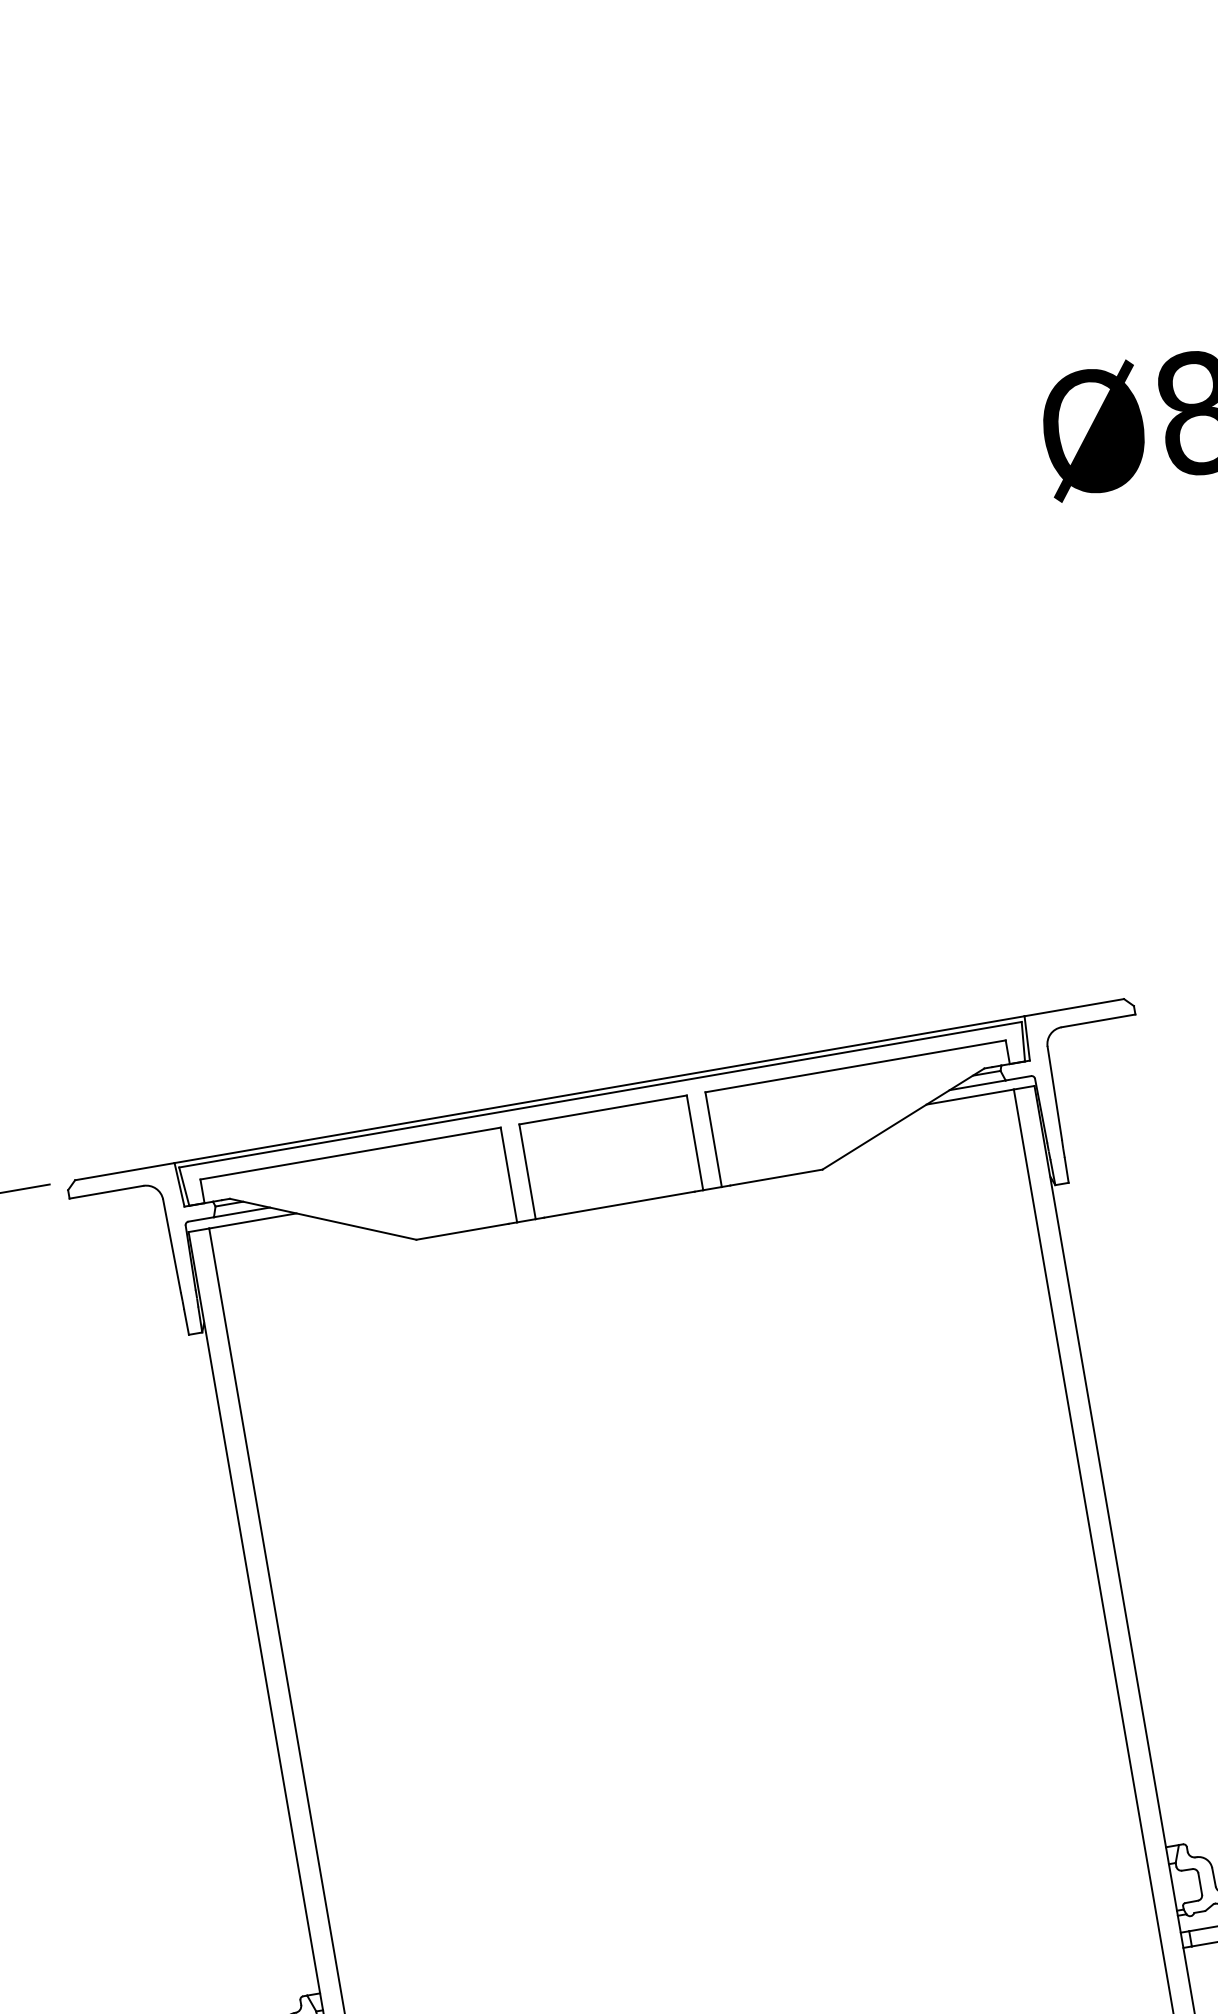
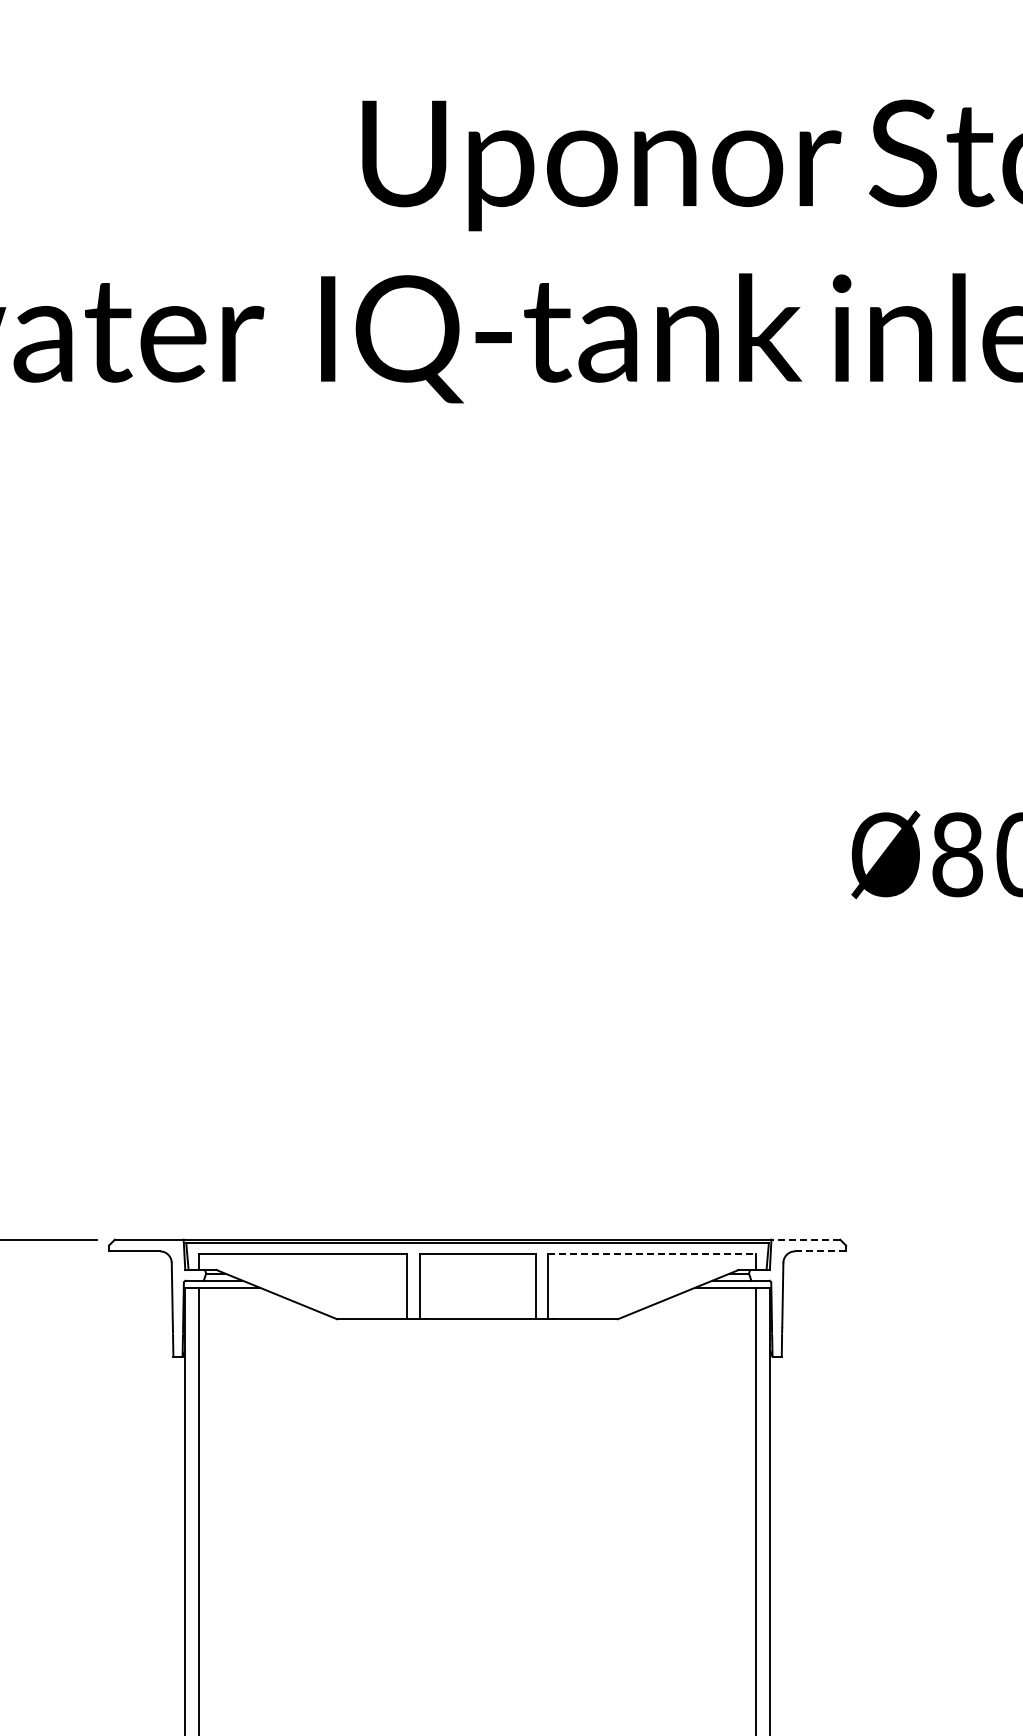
line: (1073, 1007) -> (805, 1239), solid -> dashed
line: (1098, 1021) -> (820, 1251), solid -> dashed
line: (855, 1065) -> (652, 1253), solid -> dashed

